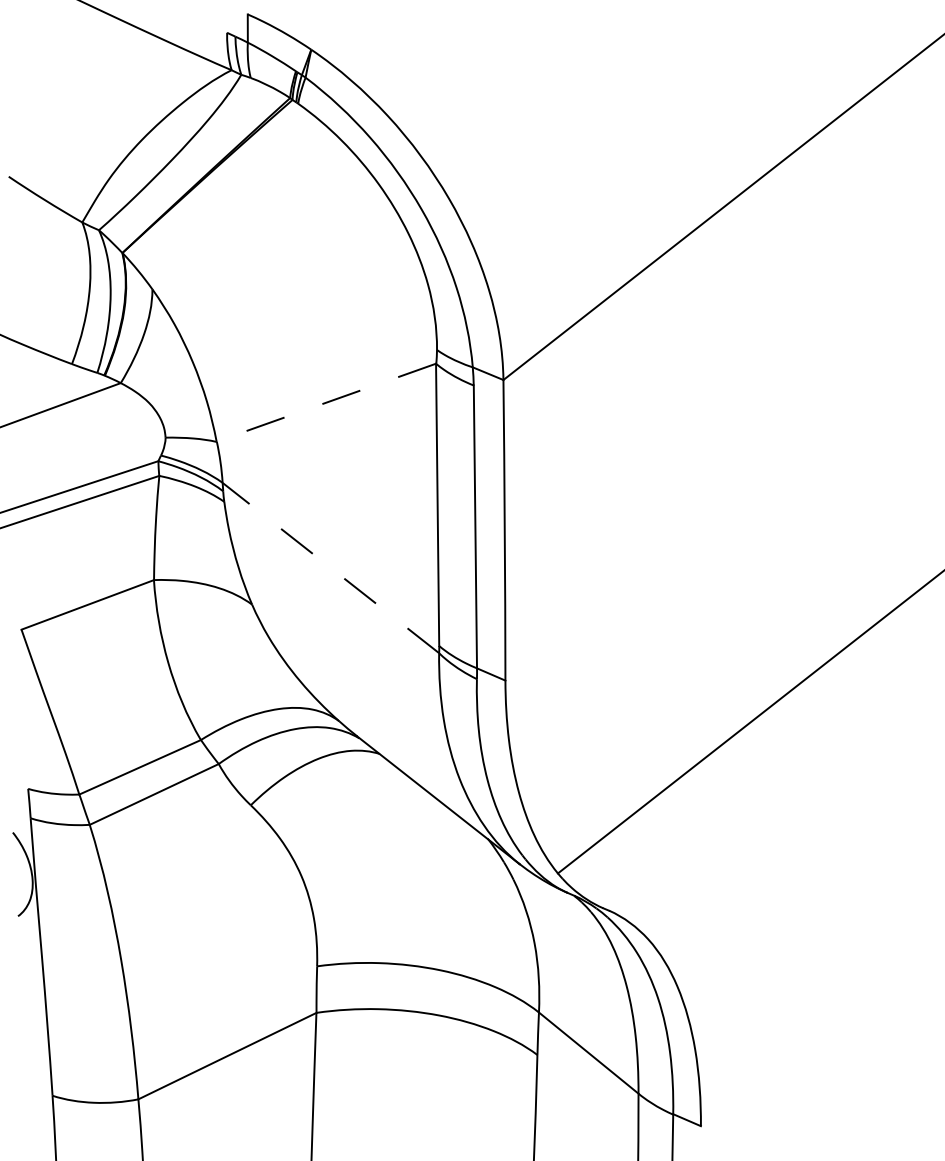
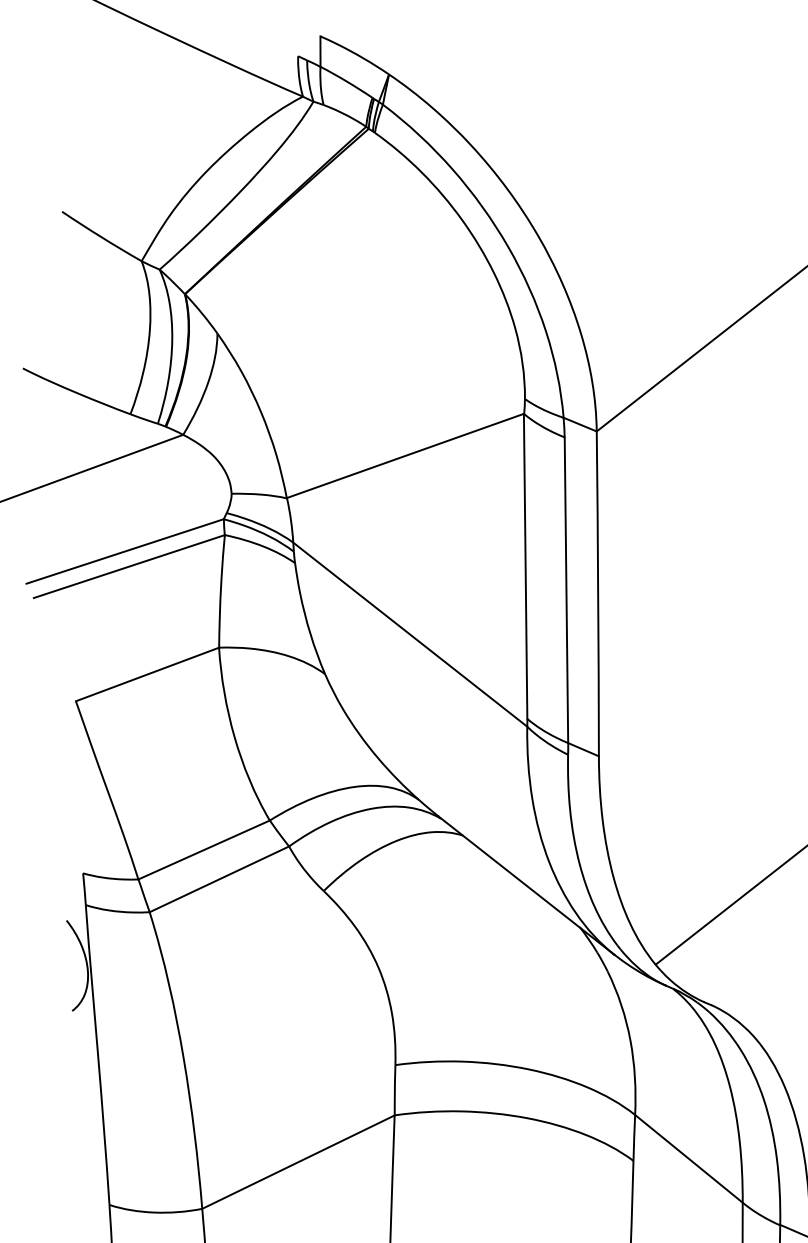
line: (325, 402) -> (404, 455), dashed -> solid
line: (330, 568) -> (409, 635), dashed -> solid

